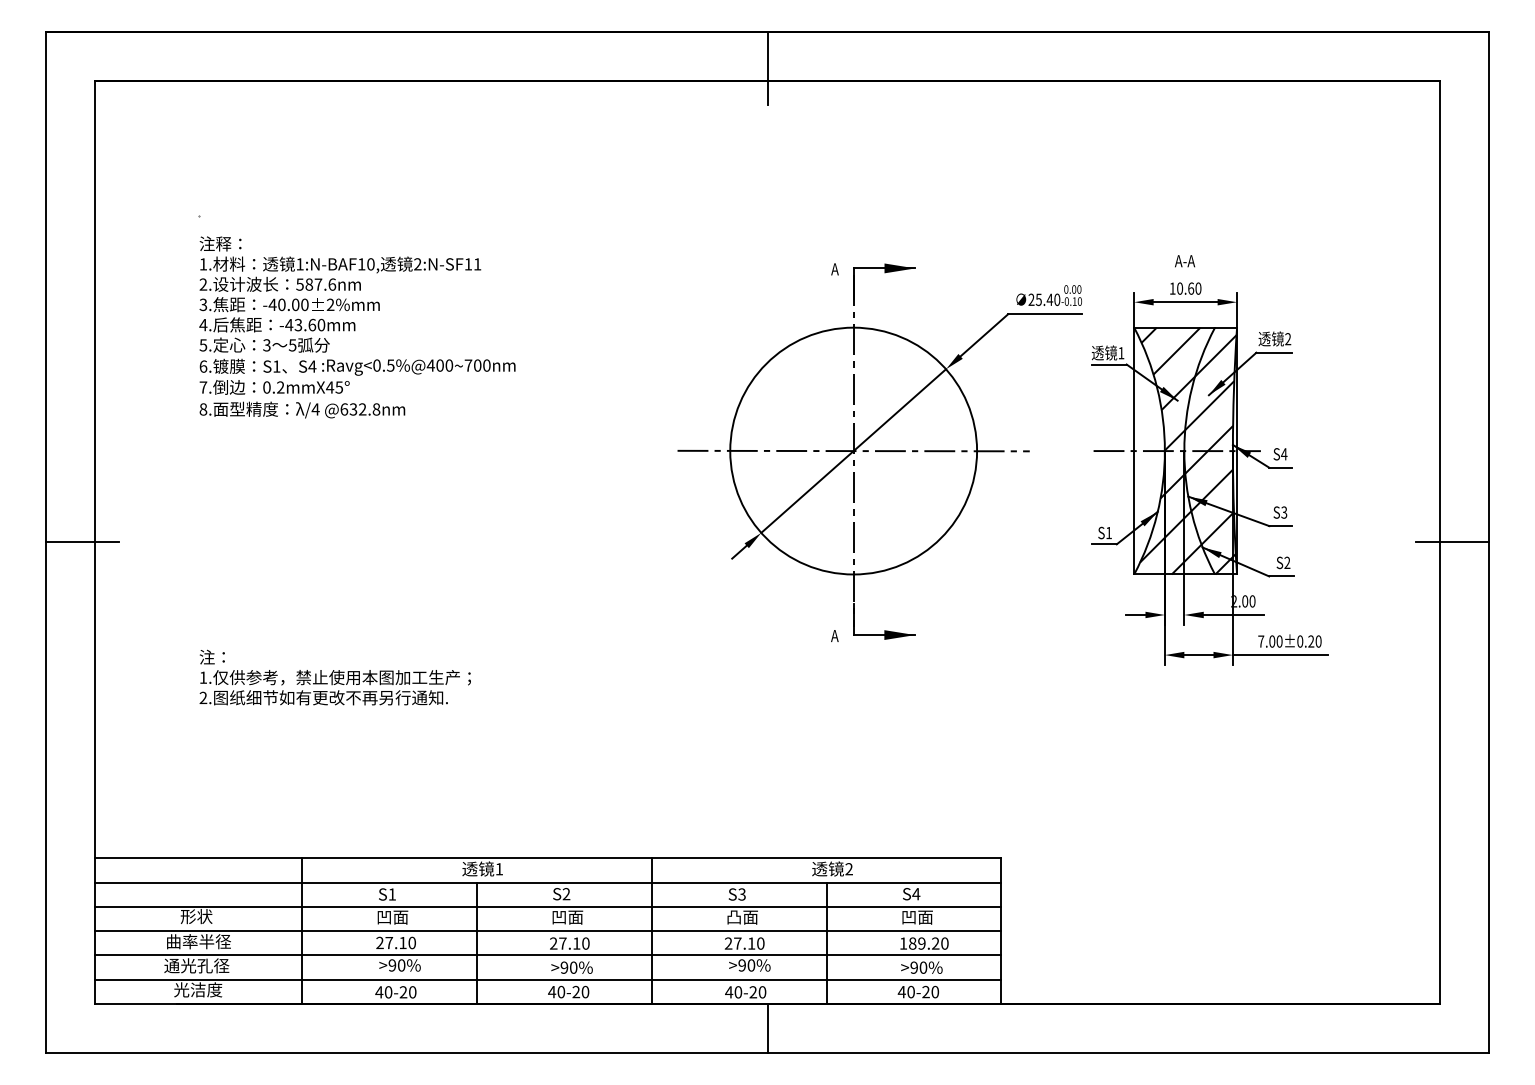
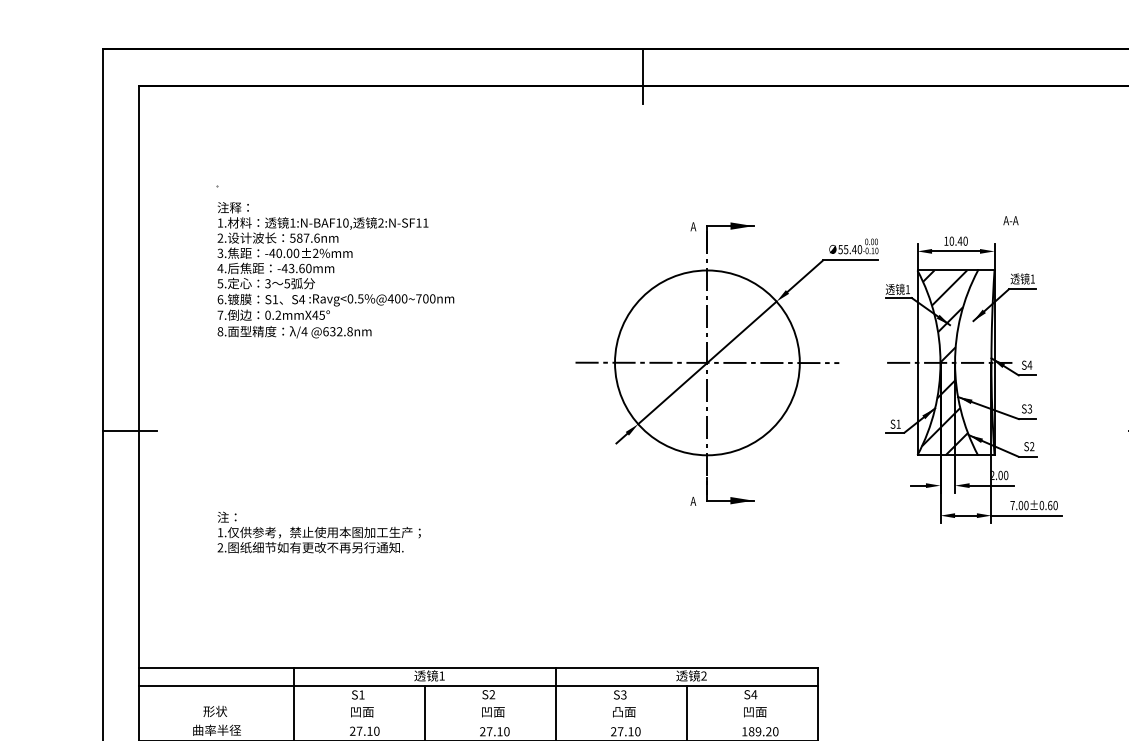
text: (1185, 261) -> (1011, 220), moved
text: (1190, 288) -> (959, 241), 10.60 -> 10.40
text: (1031, 299) -> (840, 249), 25.40 -> 55.40
text: (1288, 339) -> (1033, 279), 2 -> 1
hatch: (1211, 454) -> (975, 365), removed
text: (1311, 641) -> (1050, 505), 7.00±0.20 -> 7.00±0.60
line: (547, 906) -> (478, 703), removed
line: (547, 931) -> (478, 722), removed

